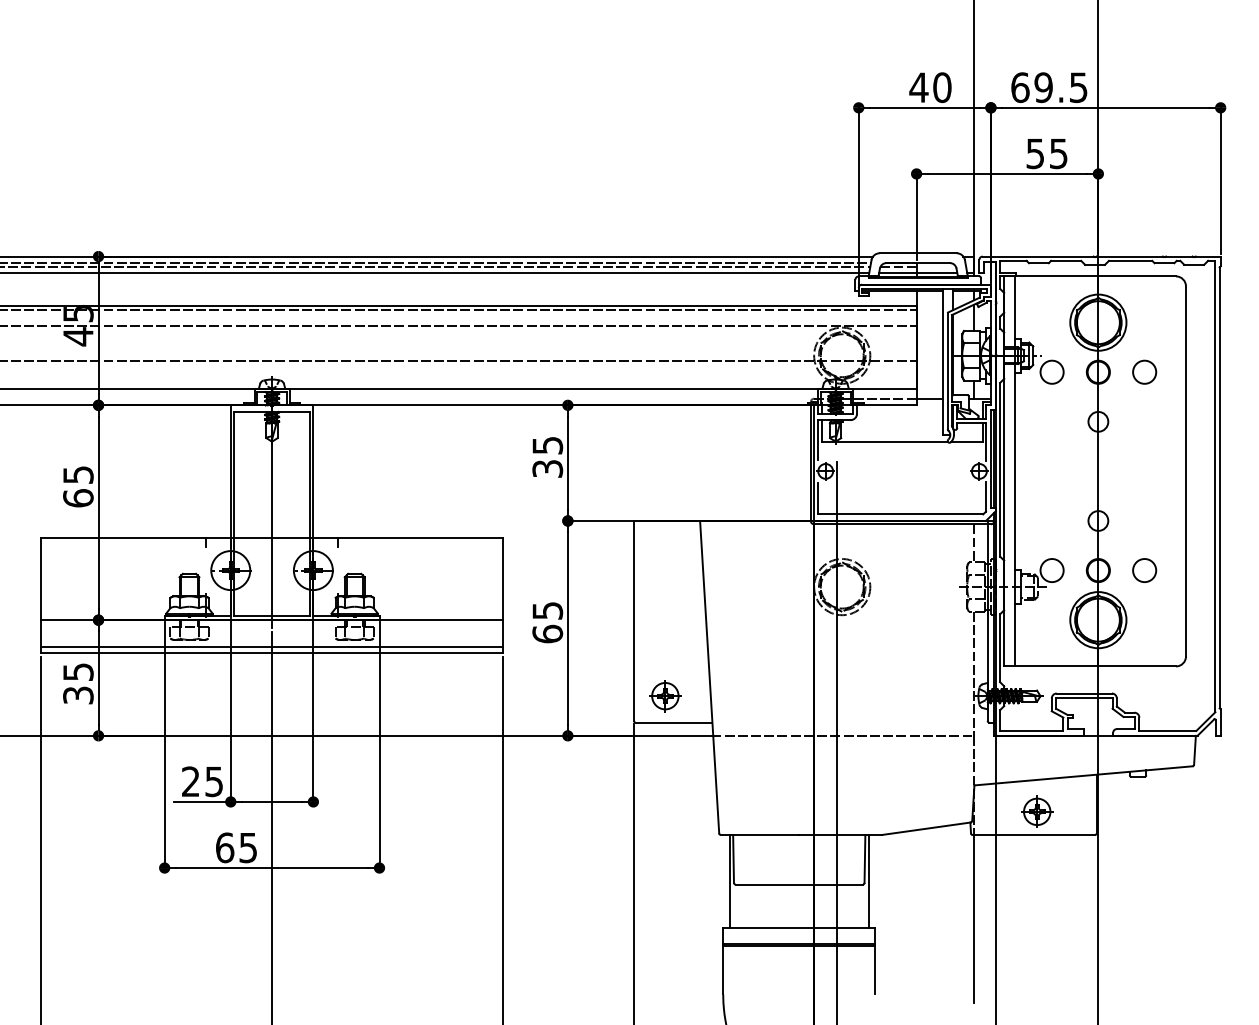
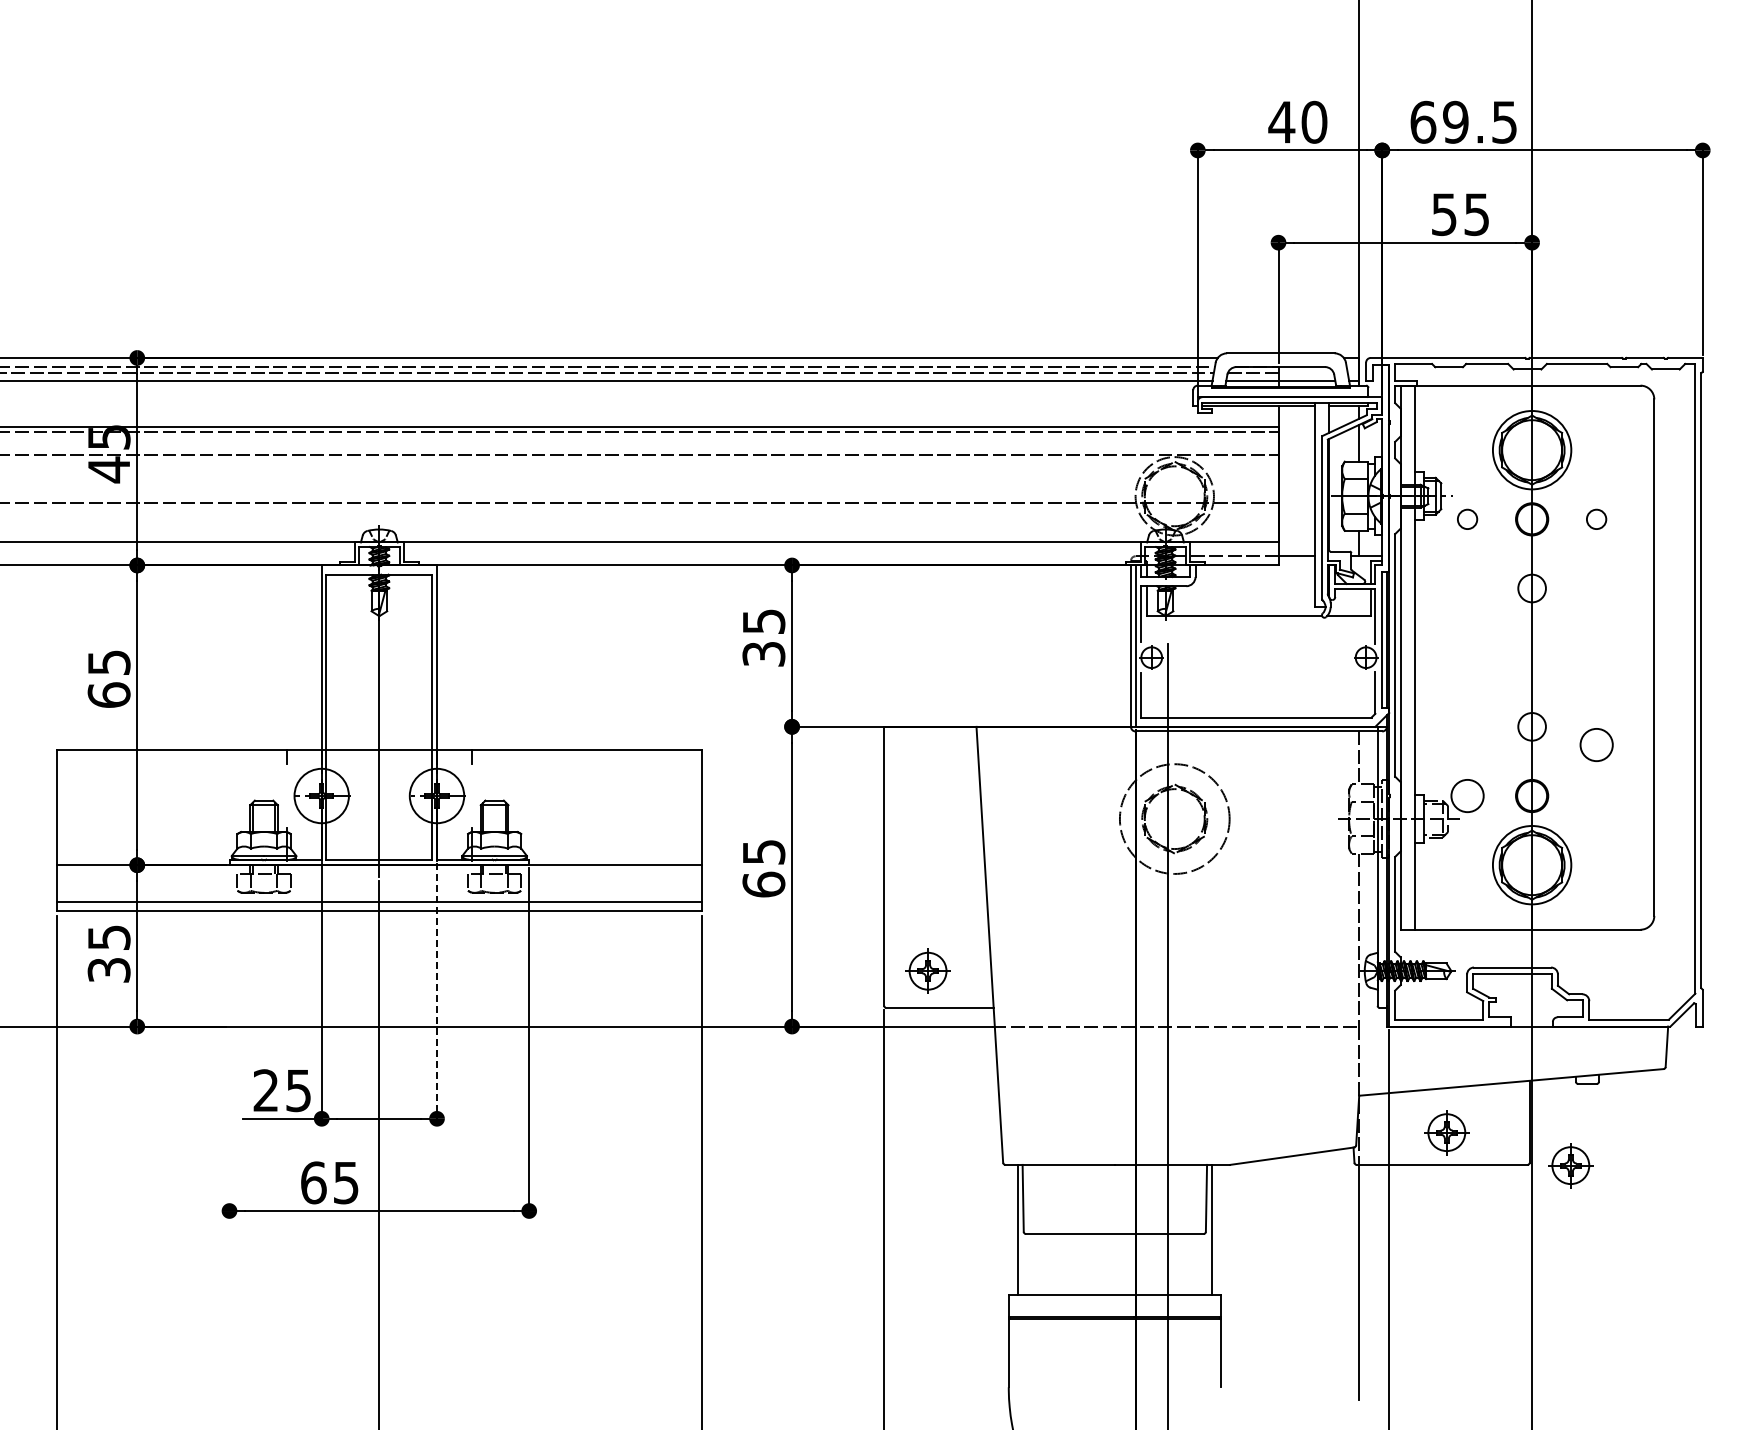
circle: (1052, 372) -> (1467, 519), size x0.6
circle: (1144, 372) -> (1596, 519), size x0.6
circle: (1144, 570) -> (1596, 744), moved
circle: (842, 586) -> (1174, 818), size x1.4
line: (313, 712) -> (437, 993), solid -> dashed
line: (164, 746) -> (229, 1041), removed
part: (1125, 835) -> (1570, 1165), added

